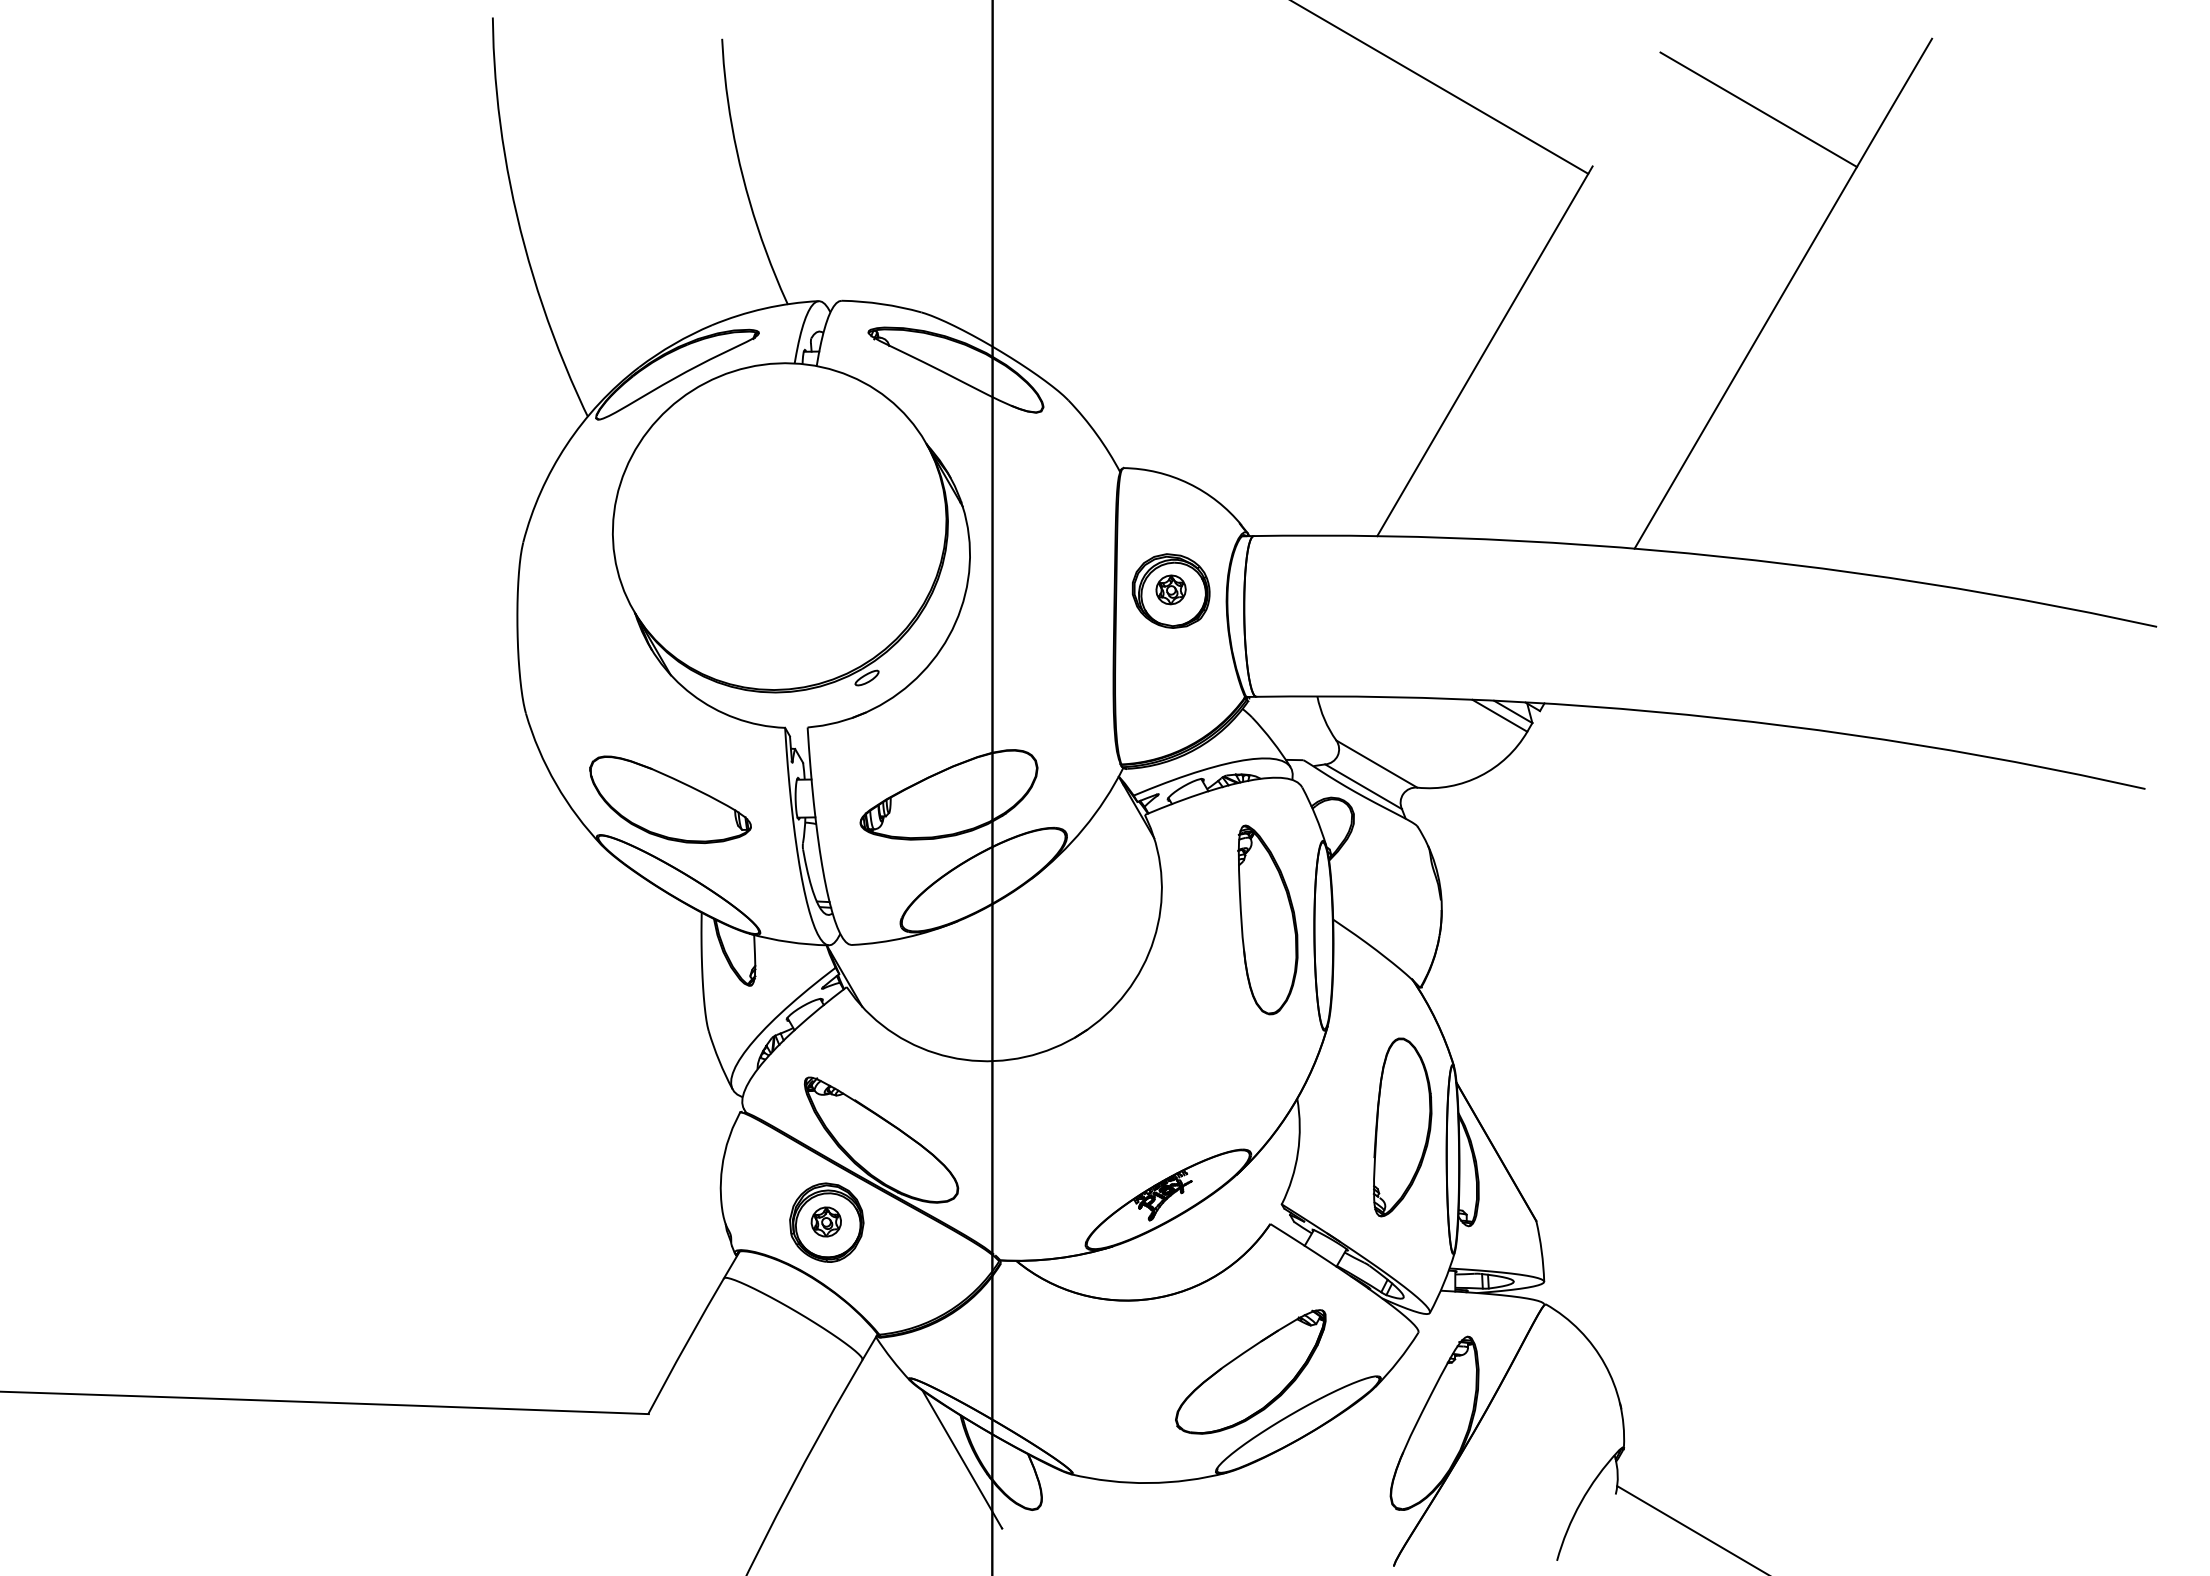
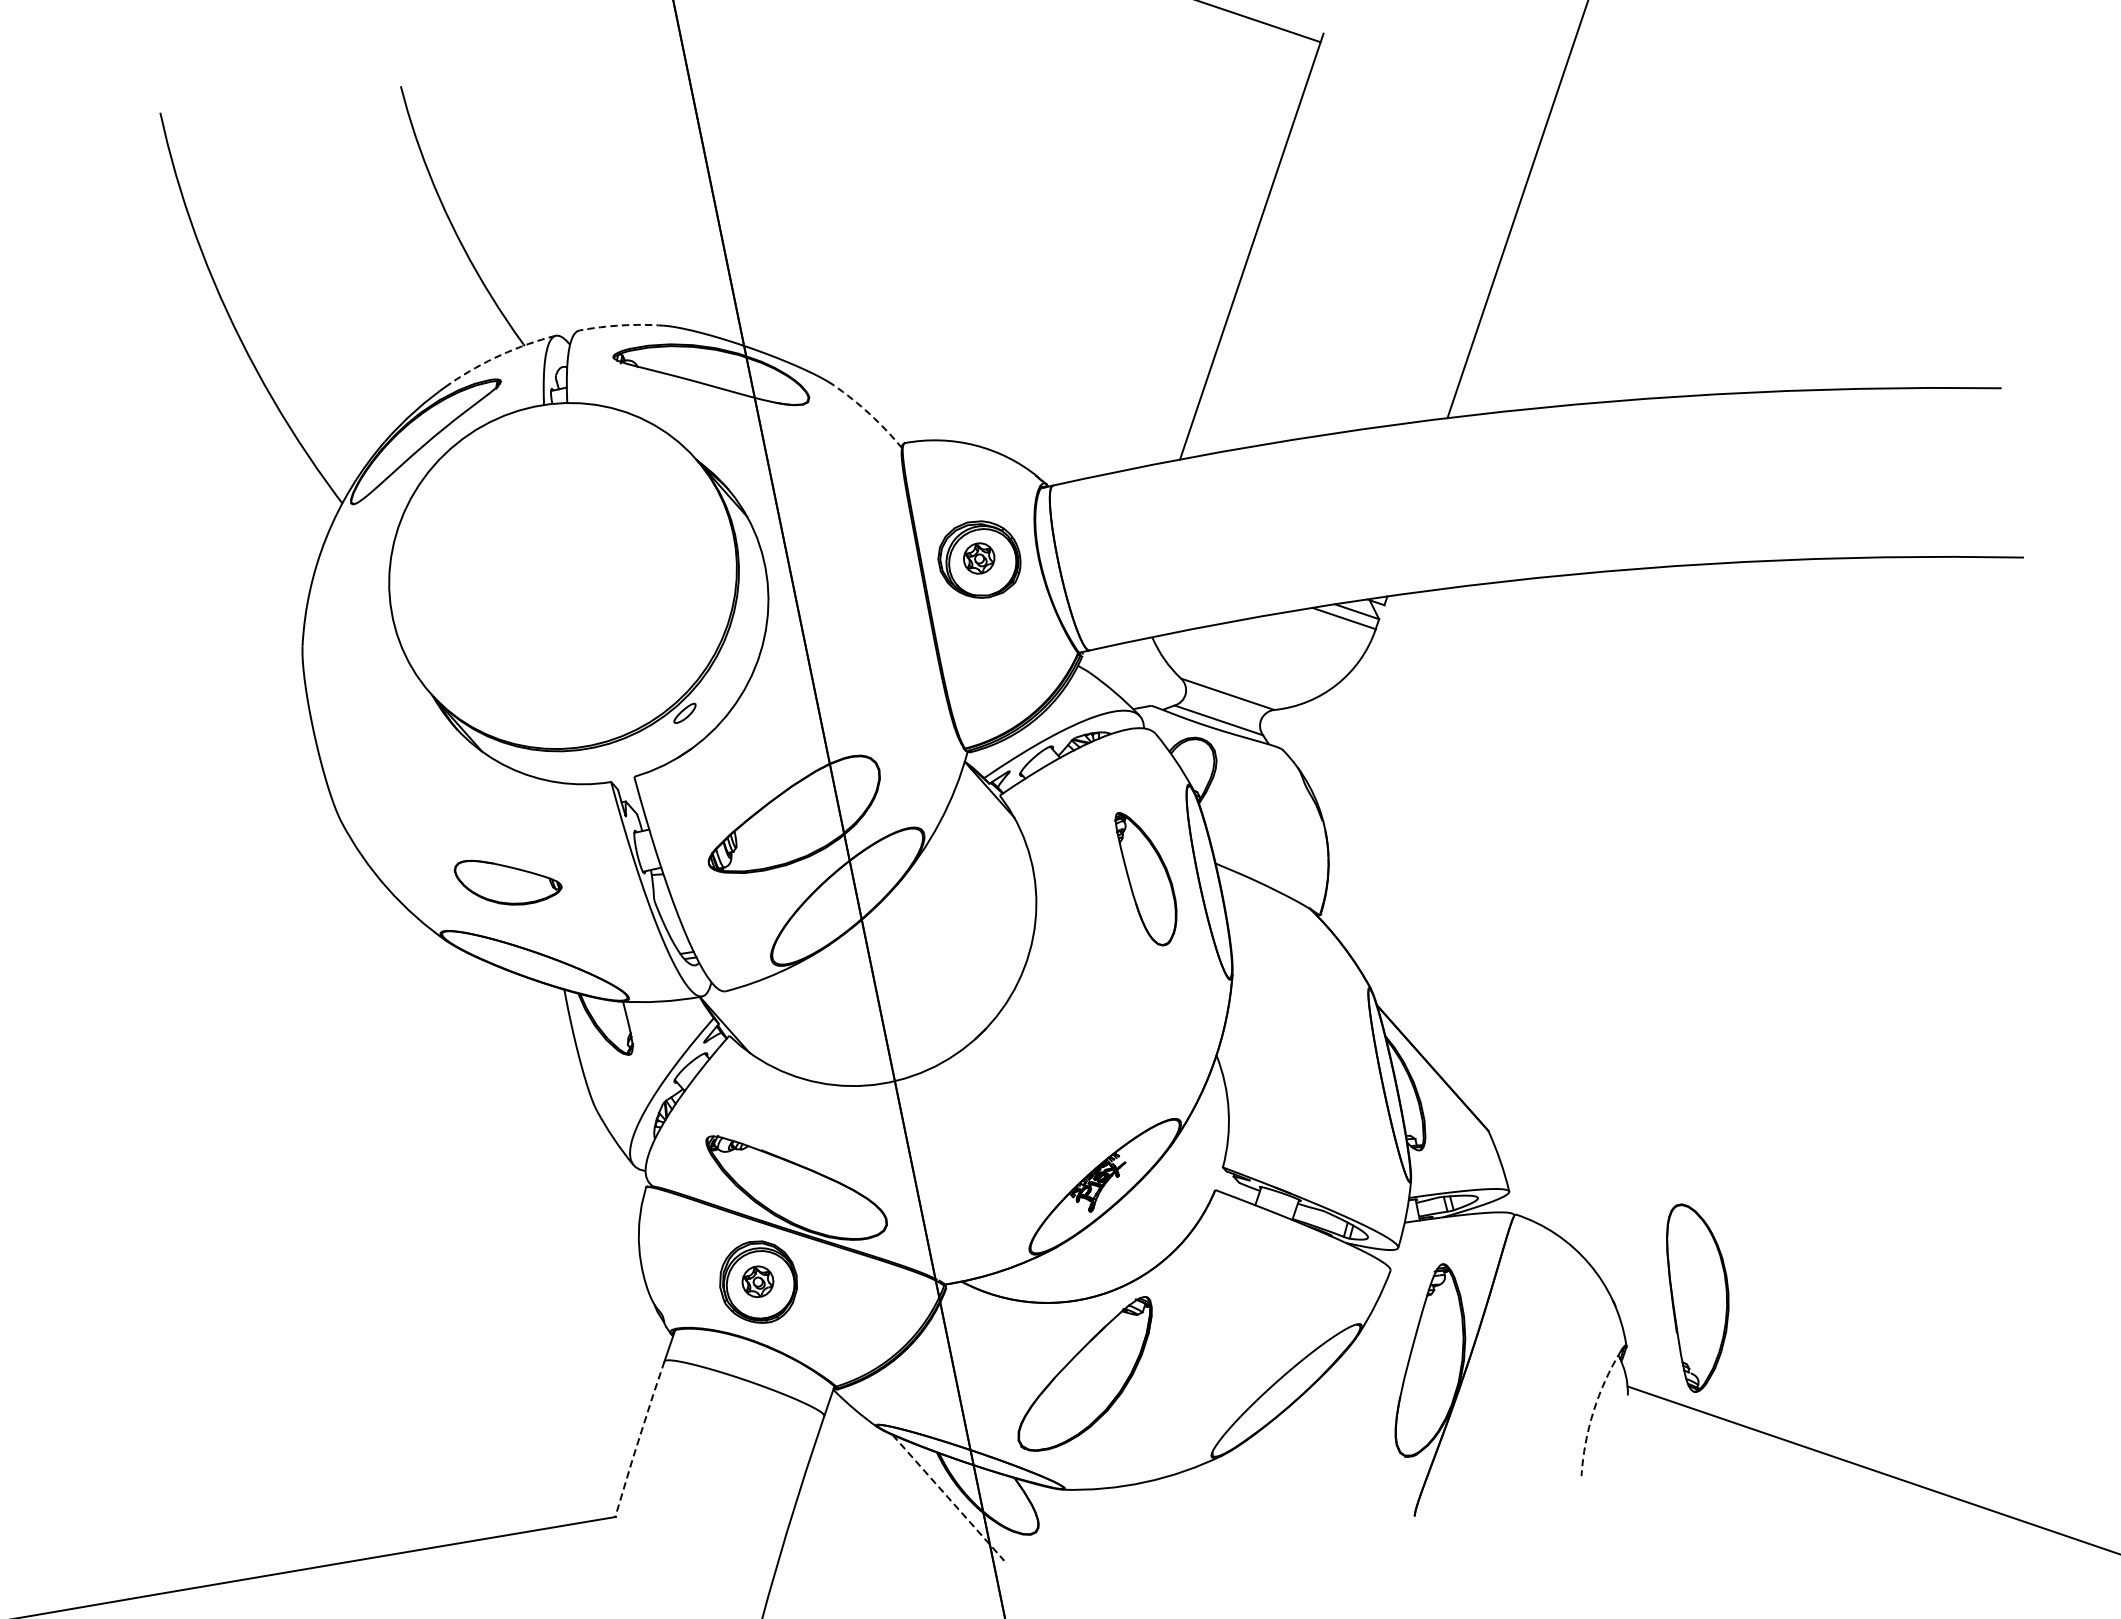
arc: (882, 304) -> (621, 325), solid -> dashed
arc: (764, 308) -> (501, 354), solid -> dashed
arc: (1096, 434) -> (869, 414), solid -> dashed
part: (670, 799) -> (508, 879), size x0.6
part: (1267, 919) -> (1148, 877), size x0.7
part: (1402, 1127) -> (1699, 1296), moved
line: (685, 1346) -> (639, 1439), solid -> dashed
part: (1250, 1371) -> (1085, 1374), moved
line: (962, 1459) -> (948, 1497), solid -> dashed
arc: (1580, 1502) -> (1593, 1411), solid -> dashed

